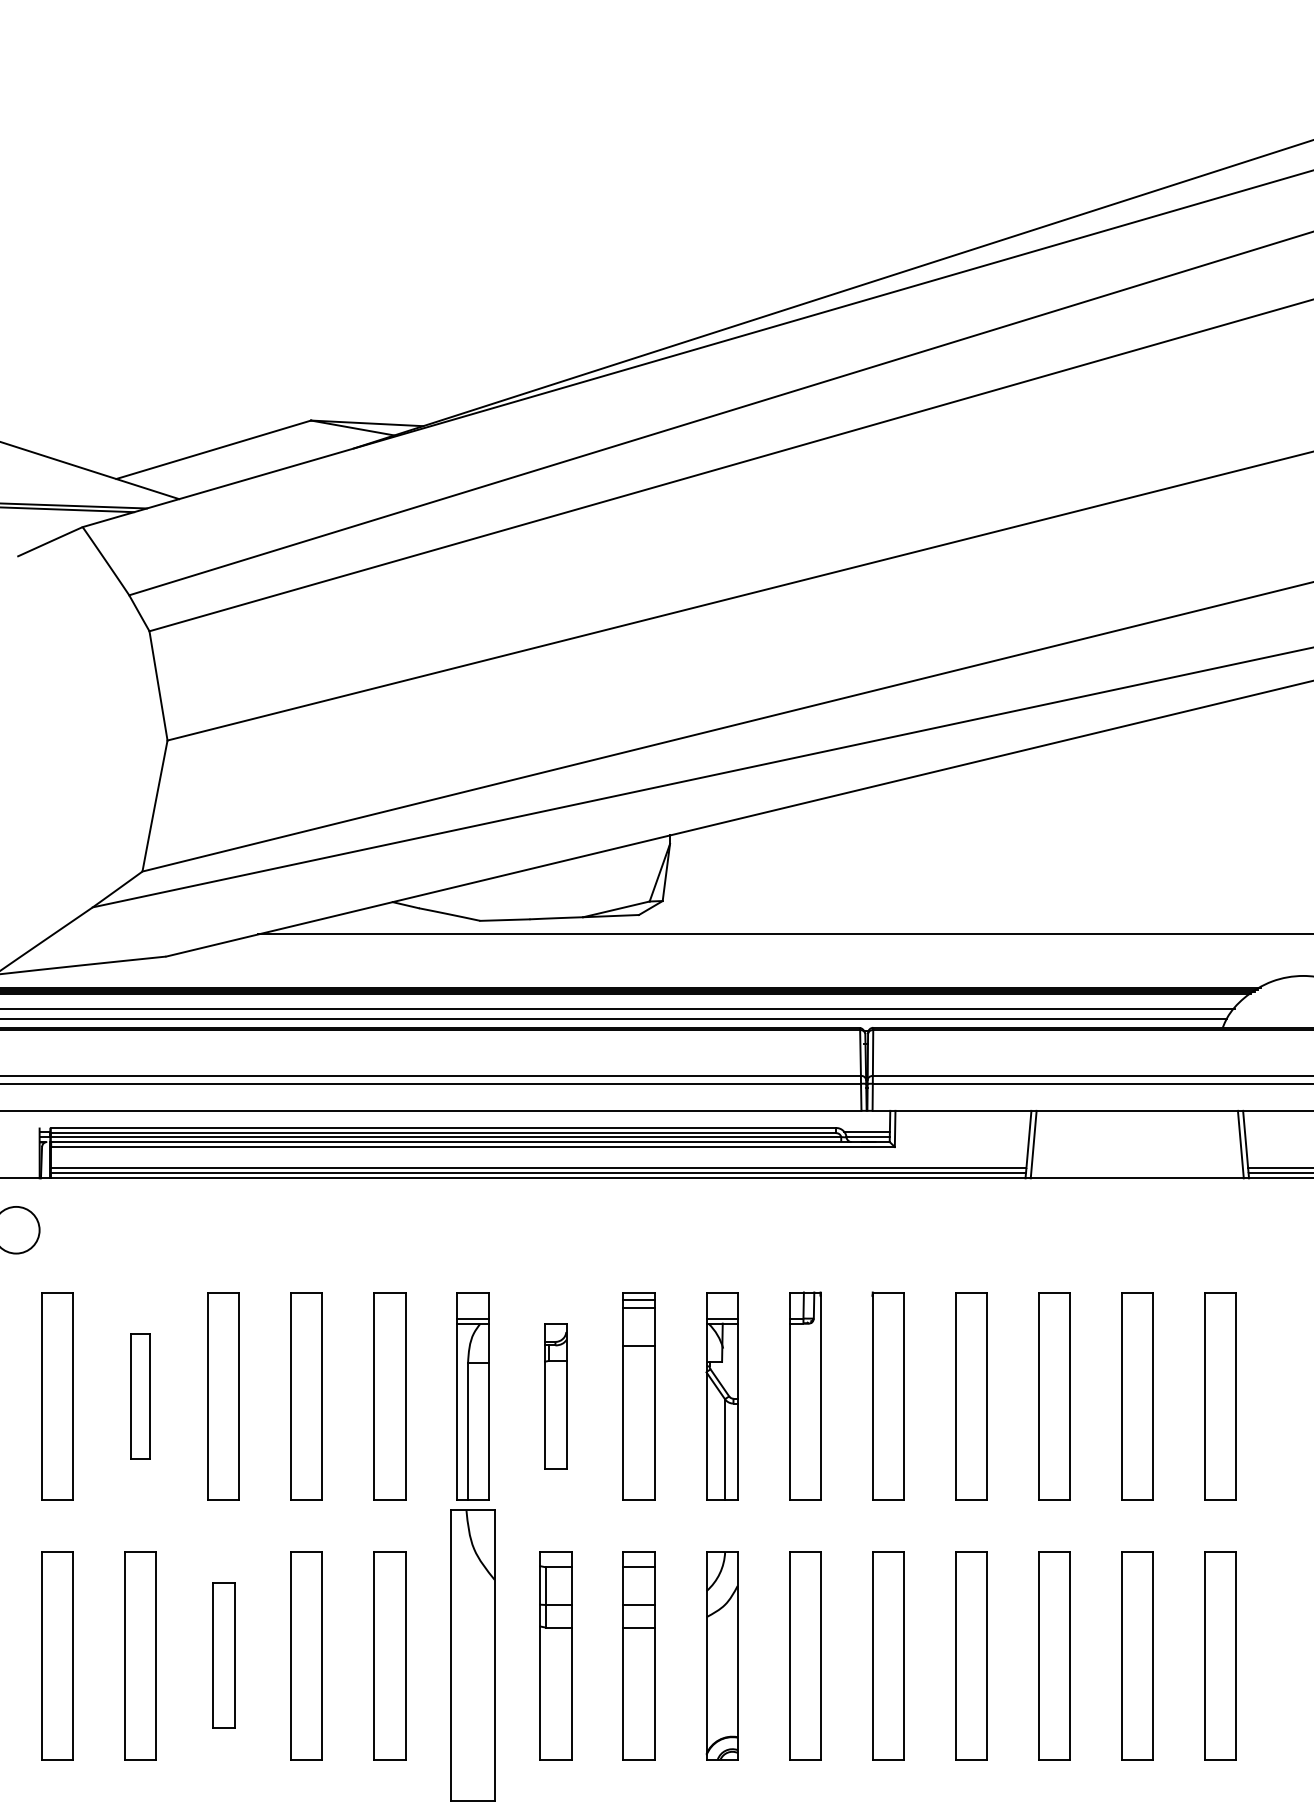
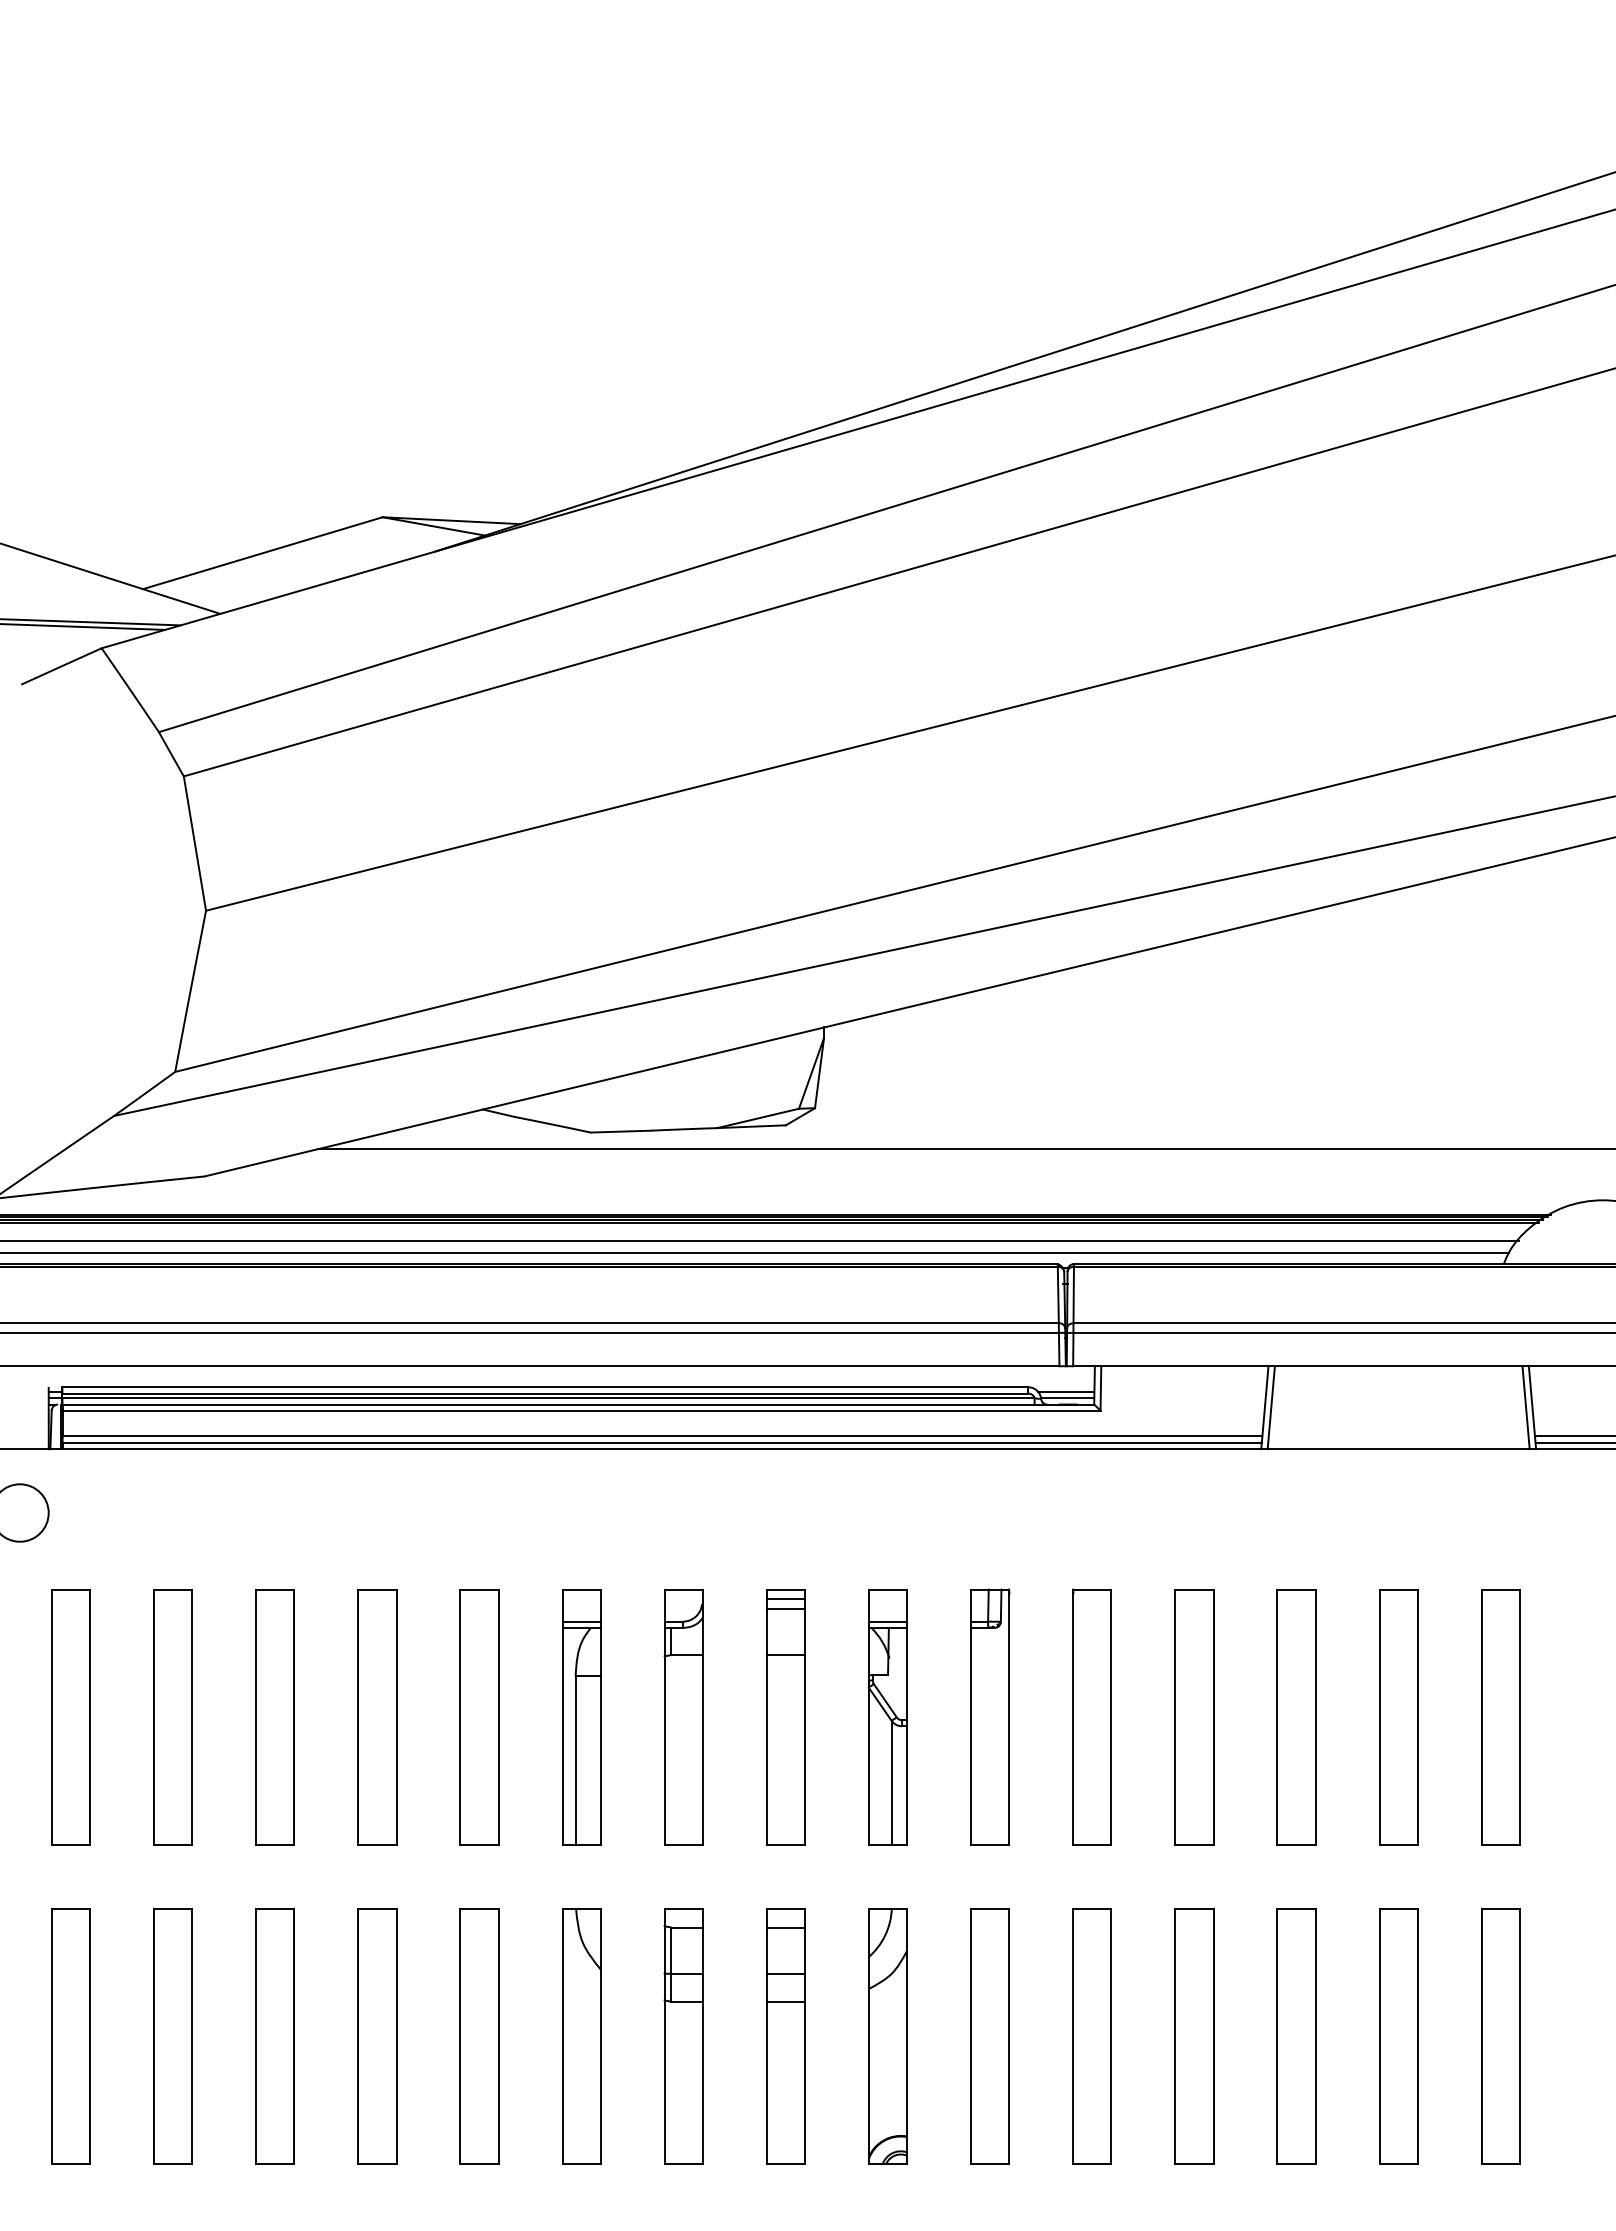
part: (140, 1396) -> (172, 1717), size x1.67
part: (555, 1396) -> (683, 1717), size x1.43
part: (223, 1655) -> (274, 2036), size x1.43
part: (472, 1655) -> (581, 2036), size x0.71

